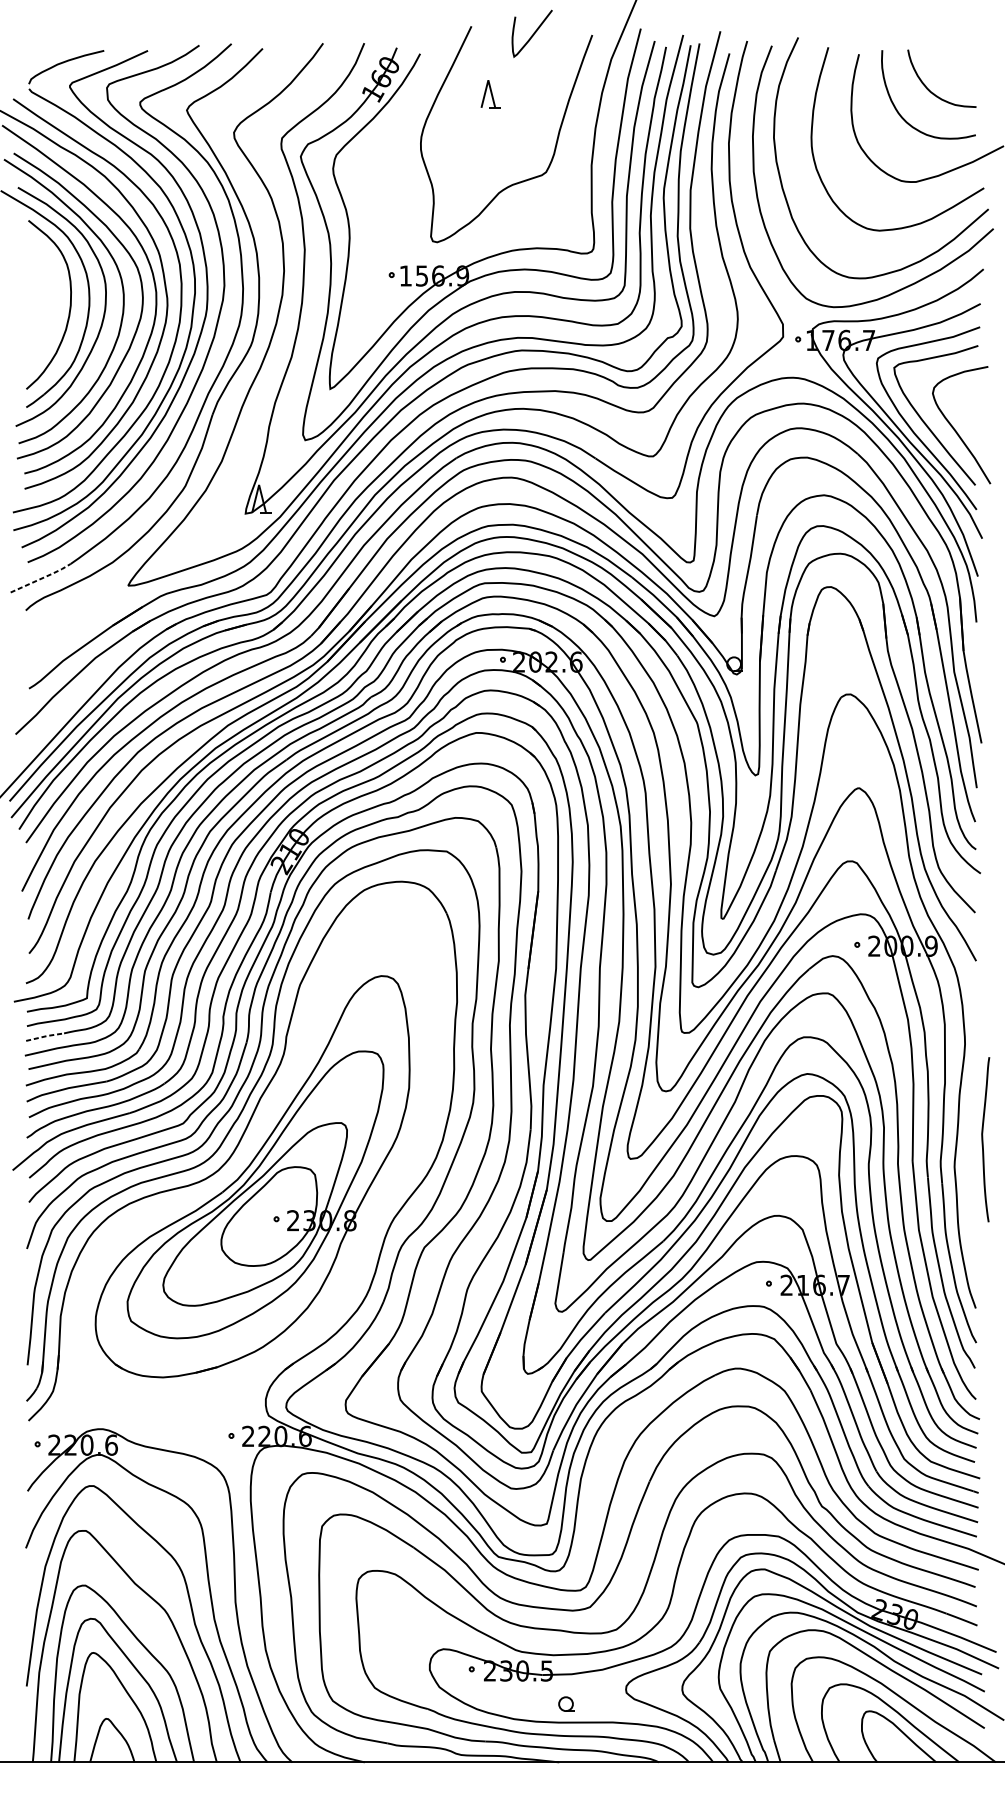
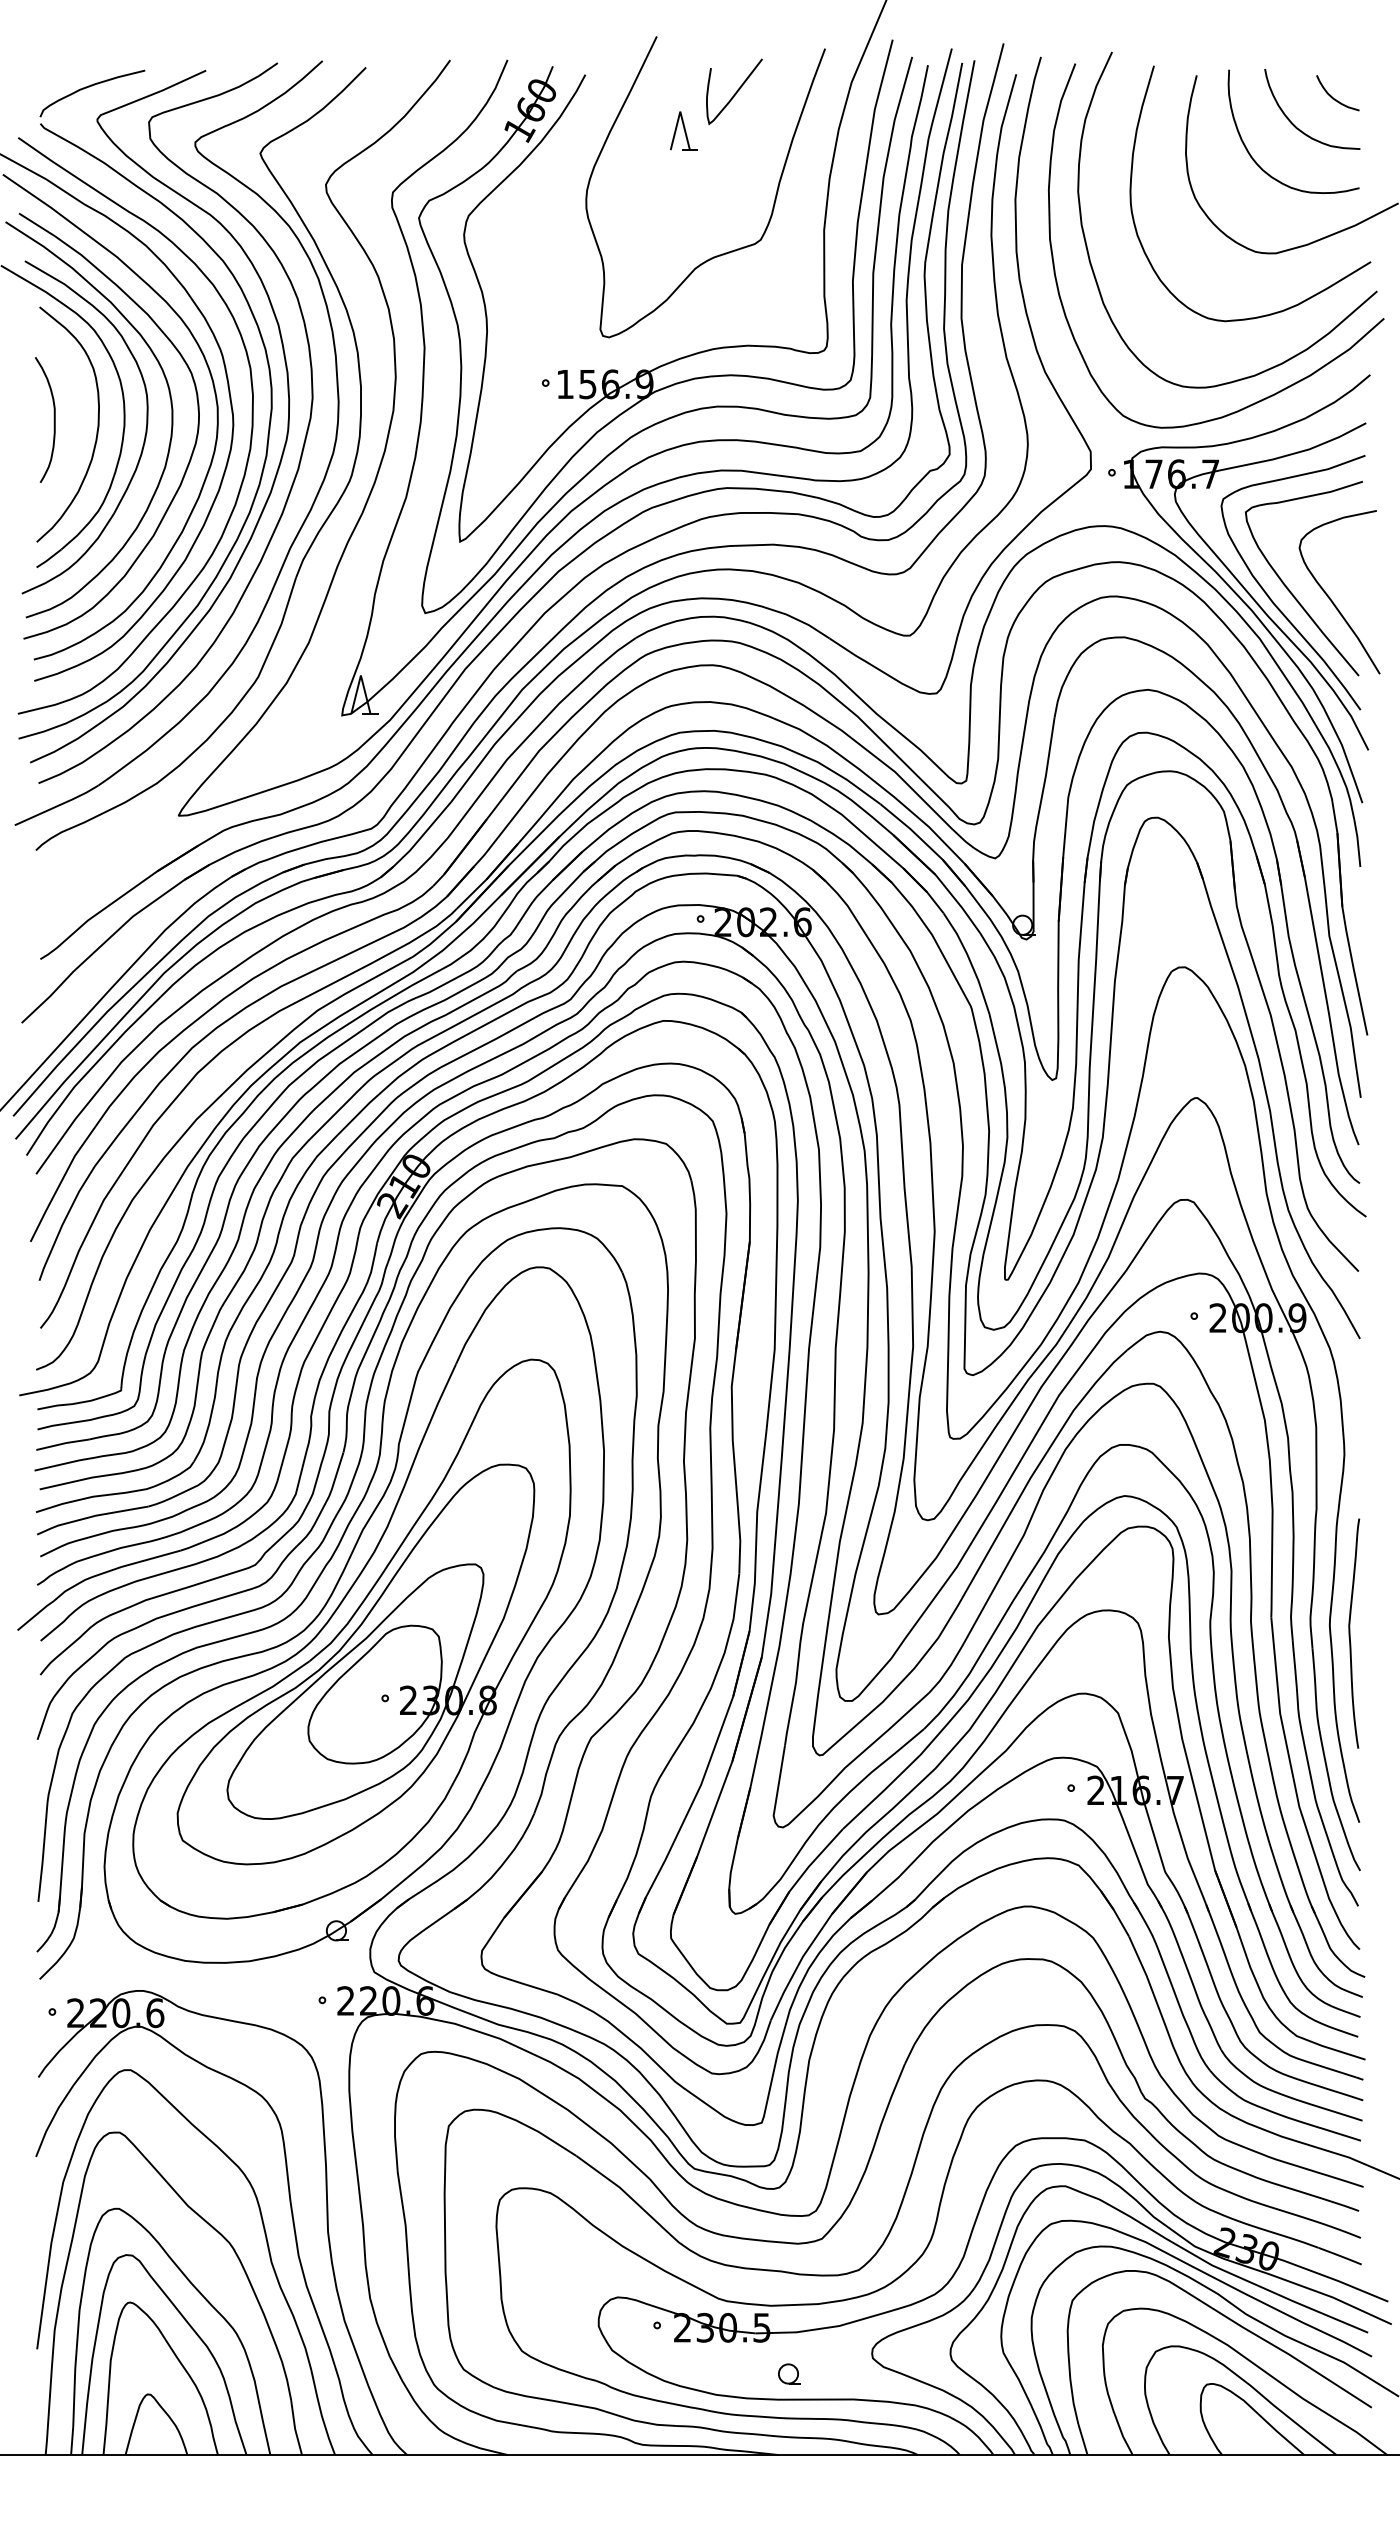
curve: (533, 34) -> (735, 92), moved
curve: (958, 70) -> (1335, 98), added
curve: (38, 301) -> (53, 419), added
line: (41, 578) -> (57, 805), dashed -> solid
line: (45, 1036) -> (63, 1443), dashed -> solid
curve: (983, 1139) -> (1350, 1633), moved
part: (253, 1159) -> (353, 1614), added

